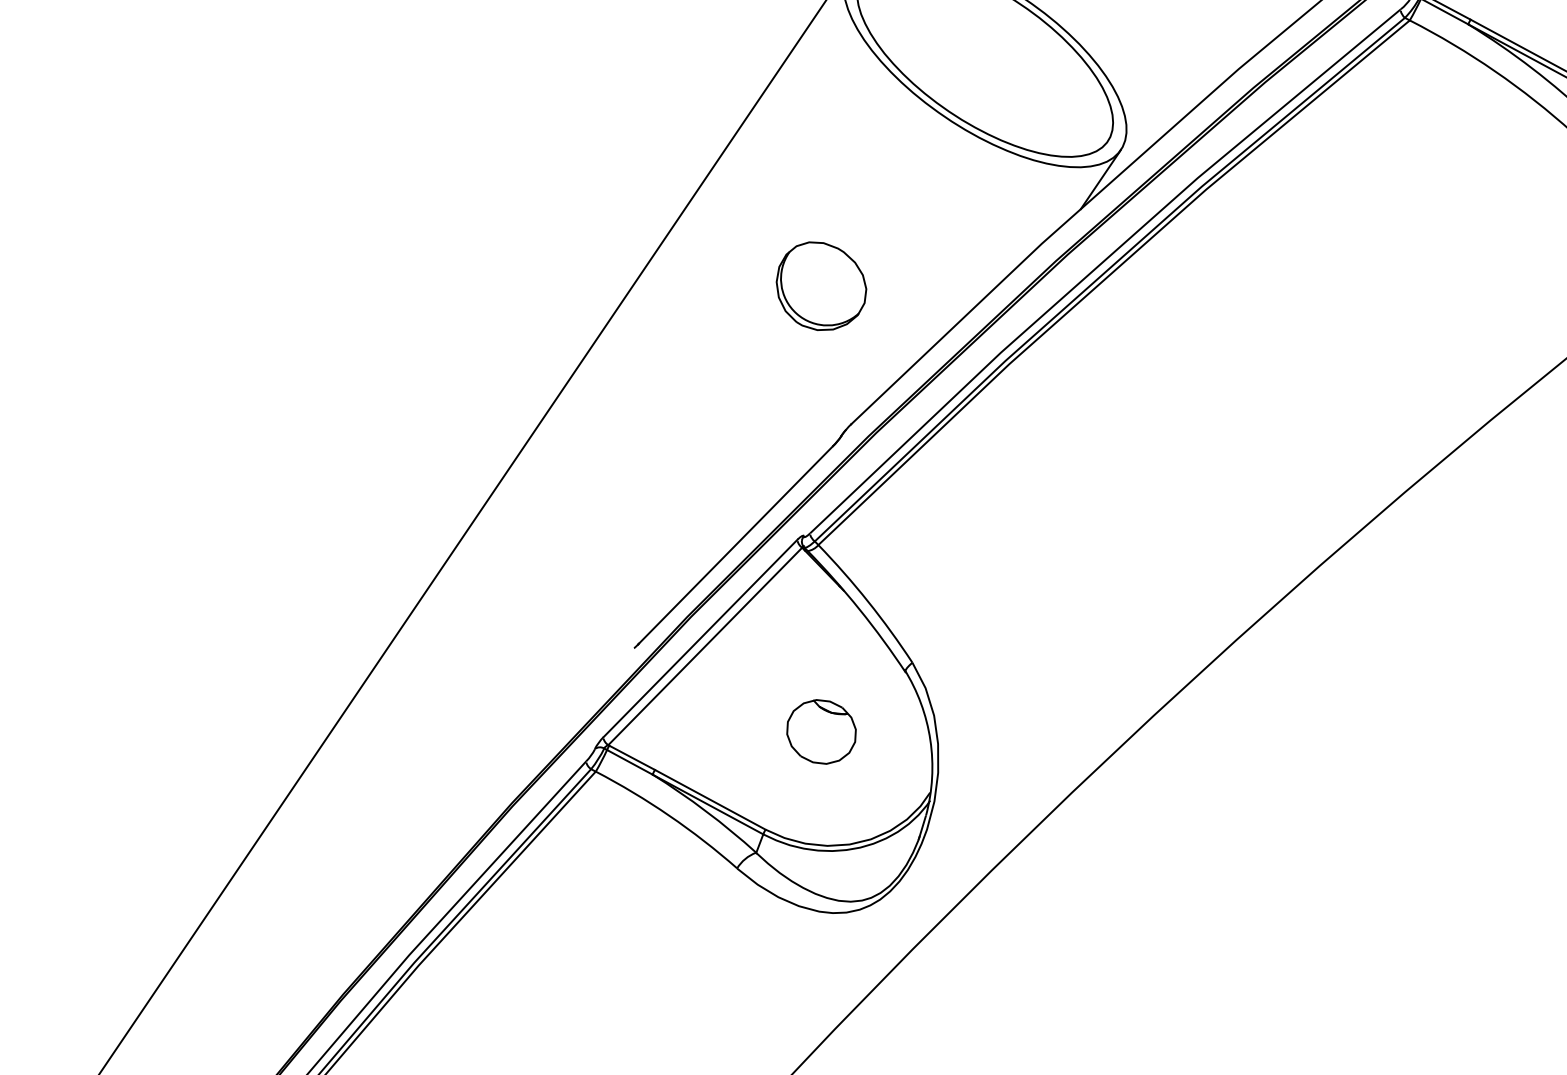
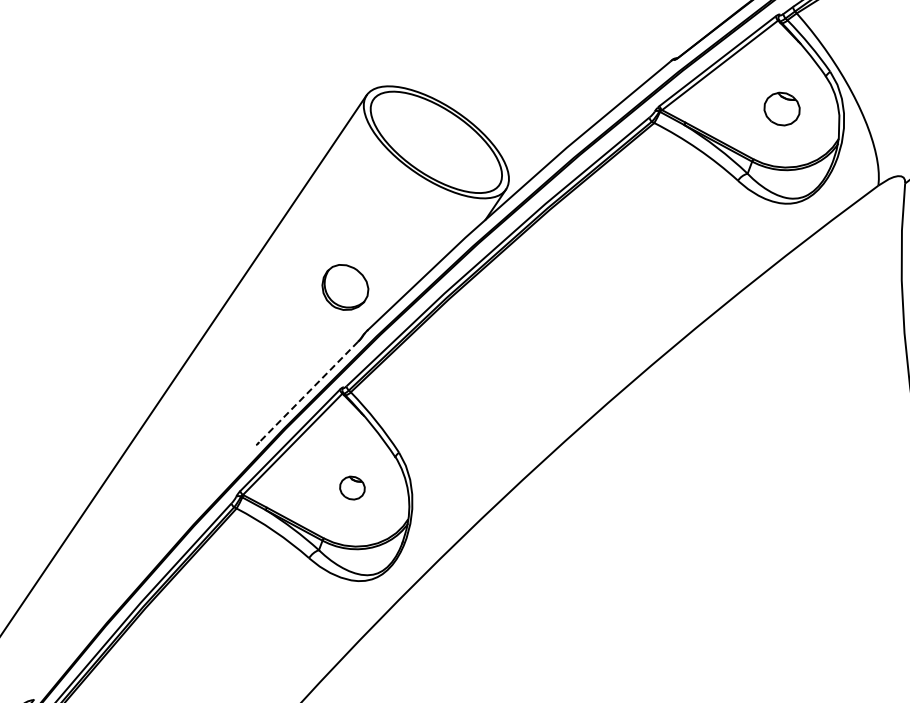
part: (821, 286) -> (345, 287), moved
line: (733, 545) -> (307, 392), solid -> dashed
part: (821, 730) -> (352, 487), size x0.7

